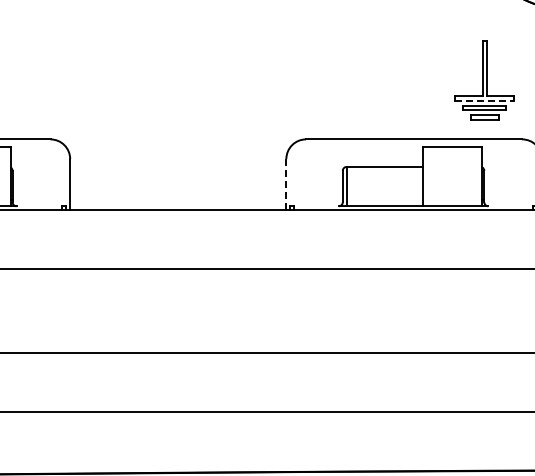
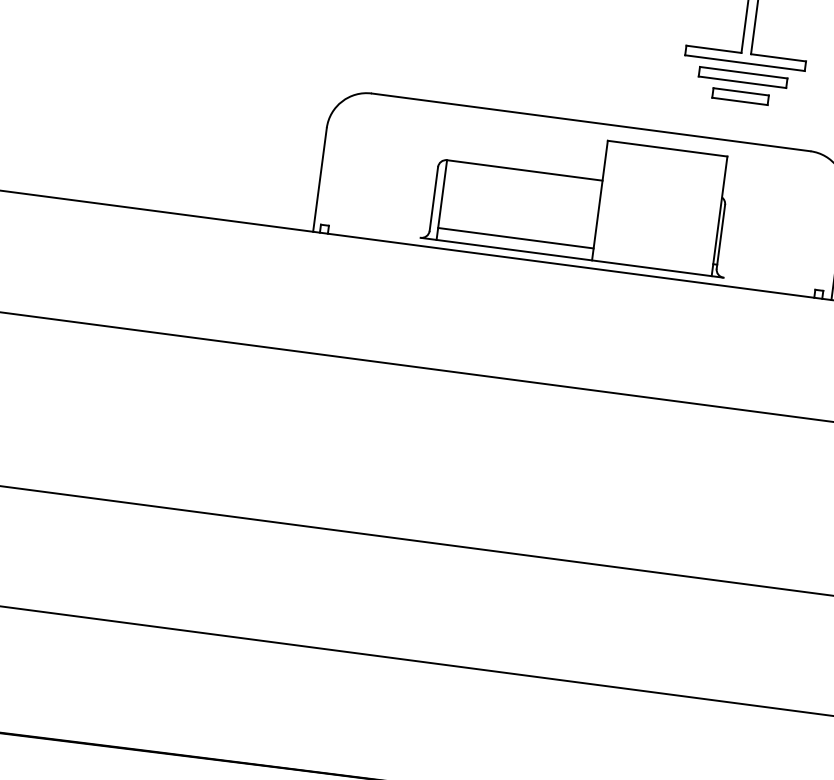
line: (485, 100) -> (746, 62), dashed -> solid
line: (286, 184) -> (320, 179), dashed -> solid
line: (384, 200) -> (514, 238), added

